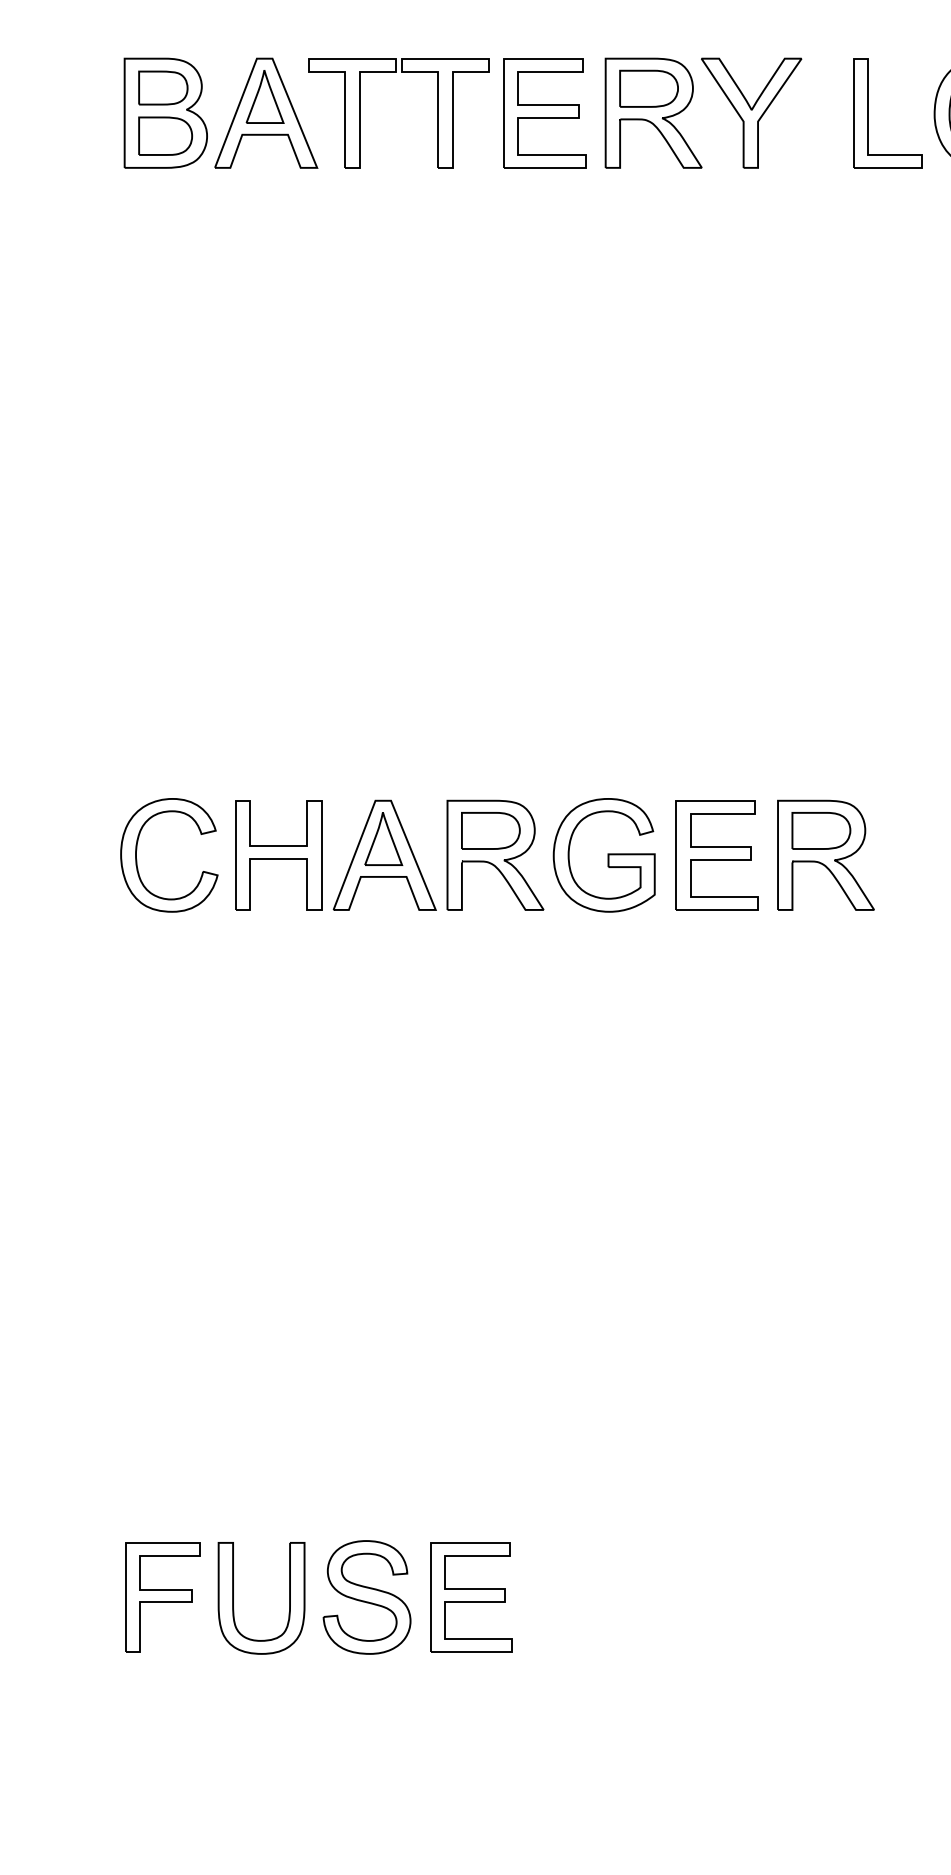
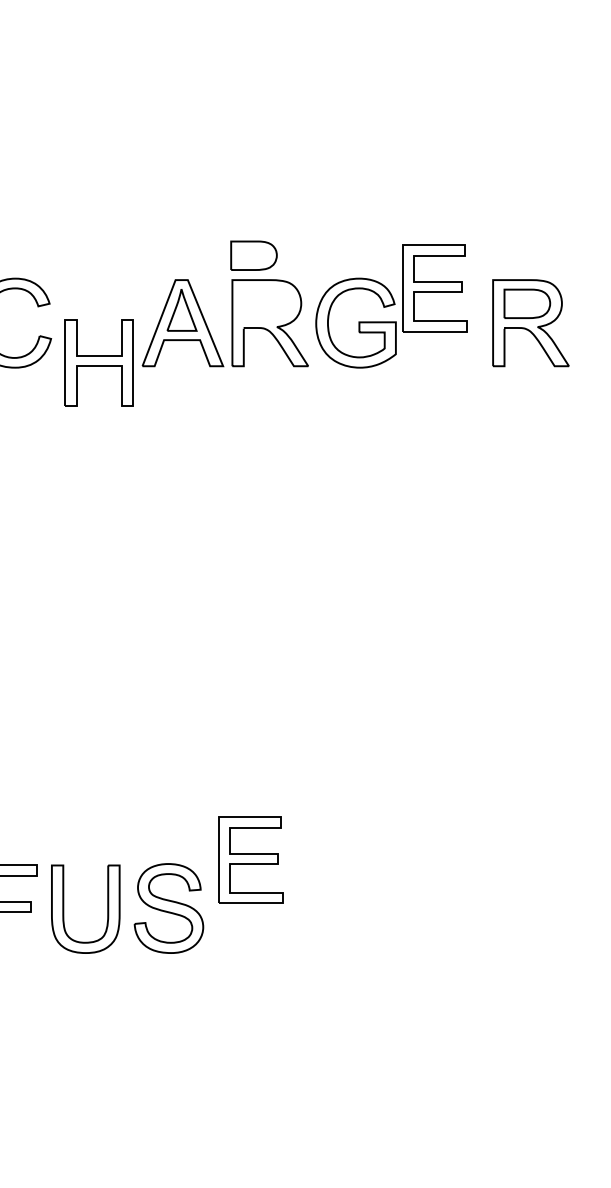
part: (490, 830) -> (253, 255), moved
part: (278, 855) -> (99, 363), moved
part: (716, 855) -> (434, 288), moved
part: (471, 1597) -> (251, 860), moved

